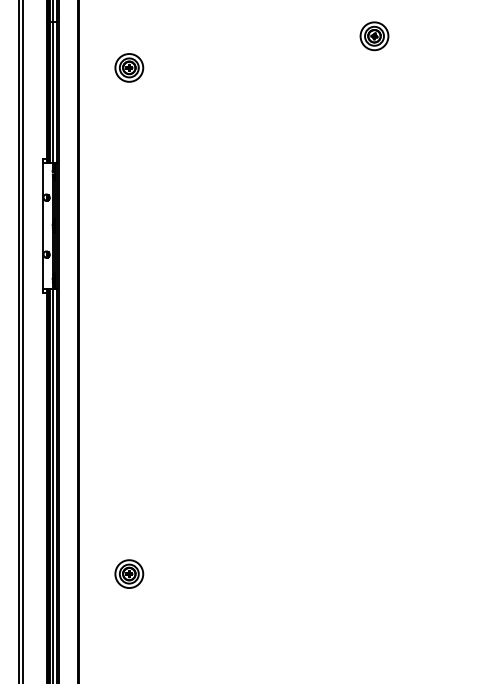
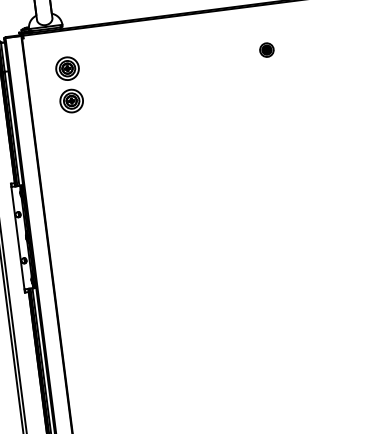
part: (129, 27) -> (67, 68), added
part: (374, 36) -> (266, 50), size x0.6

